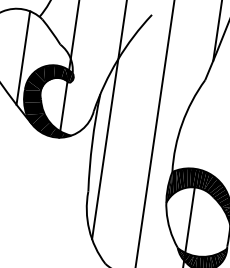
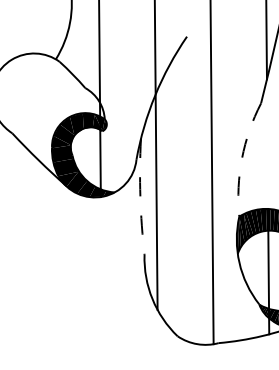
line: (22, 57) -> (43, 110), removed
arc: (182, 123) -> (242, 158), solid -> dashed
arc: (92, 142) -> (140, 196), solid -> dashed

